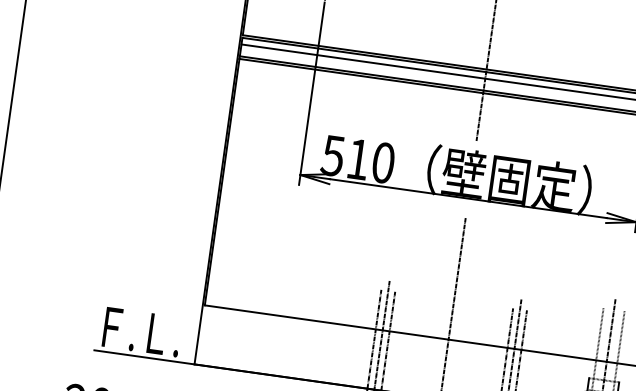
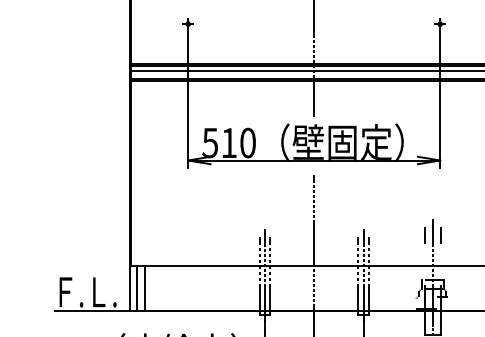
line: (208, 336) -> (137, 288), added
line: (218, 337) -> (144, 288), added

